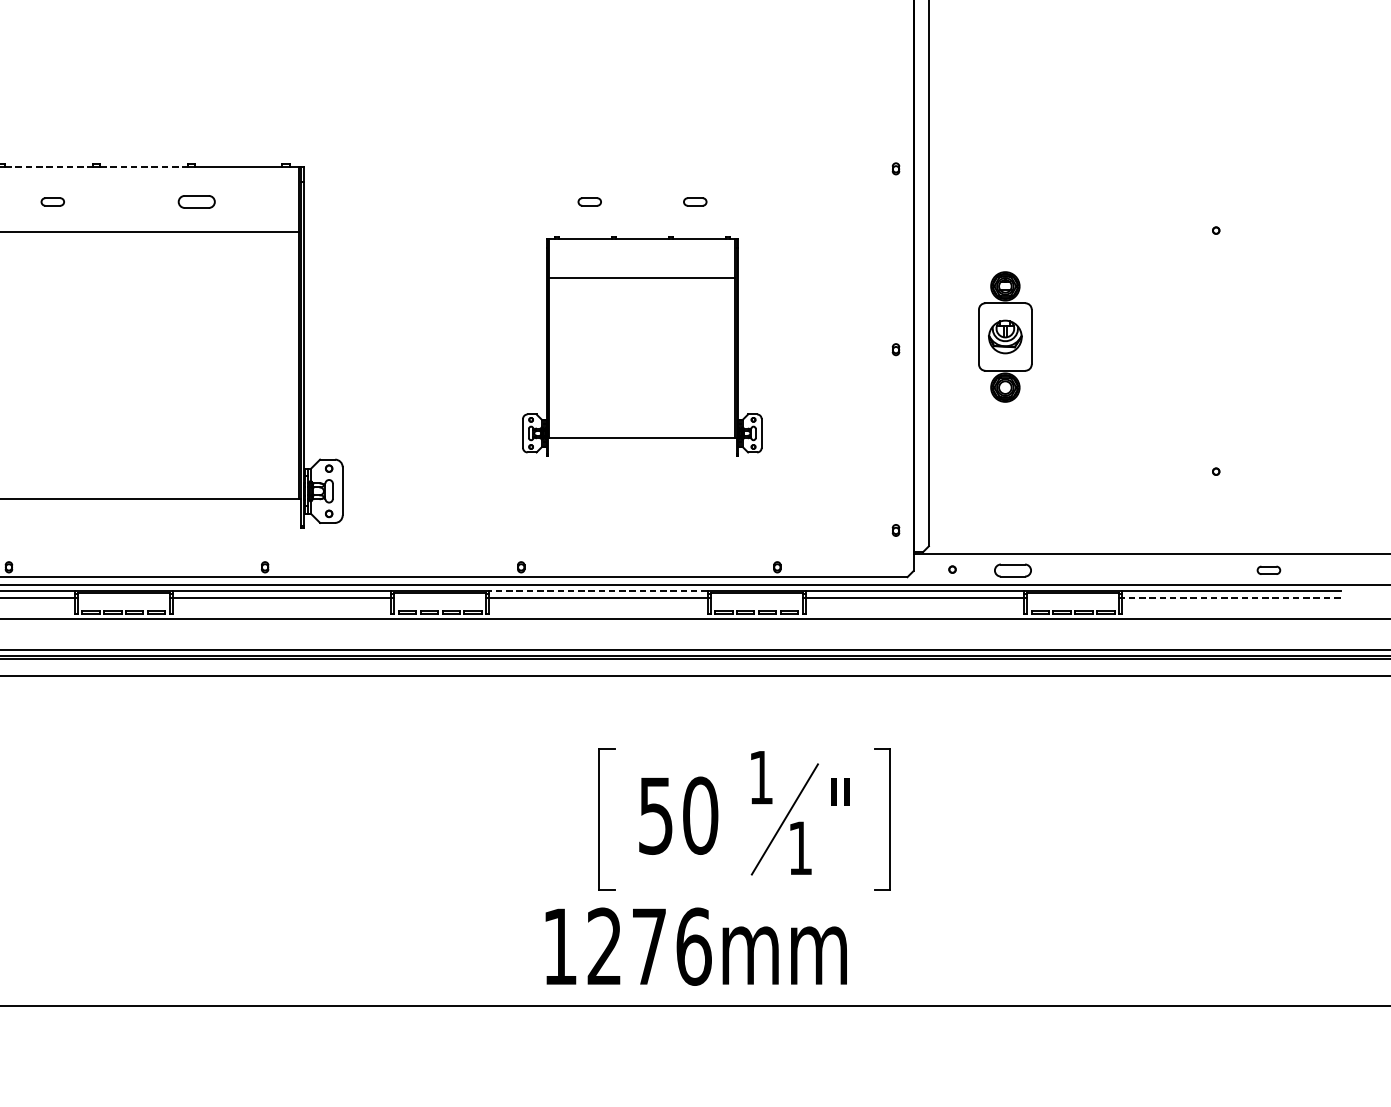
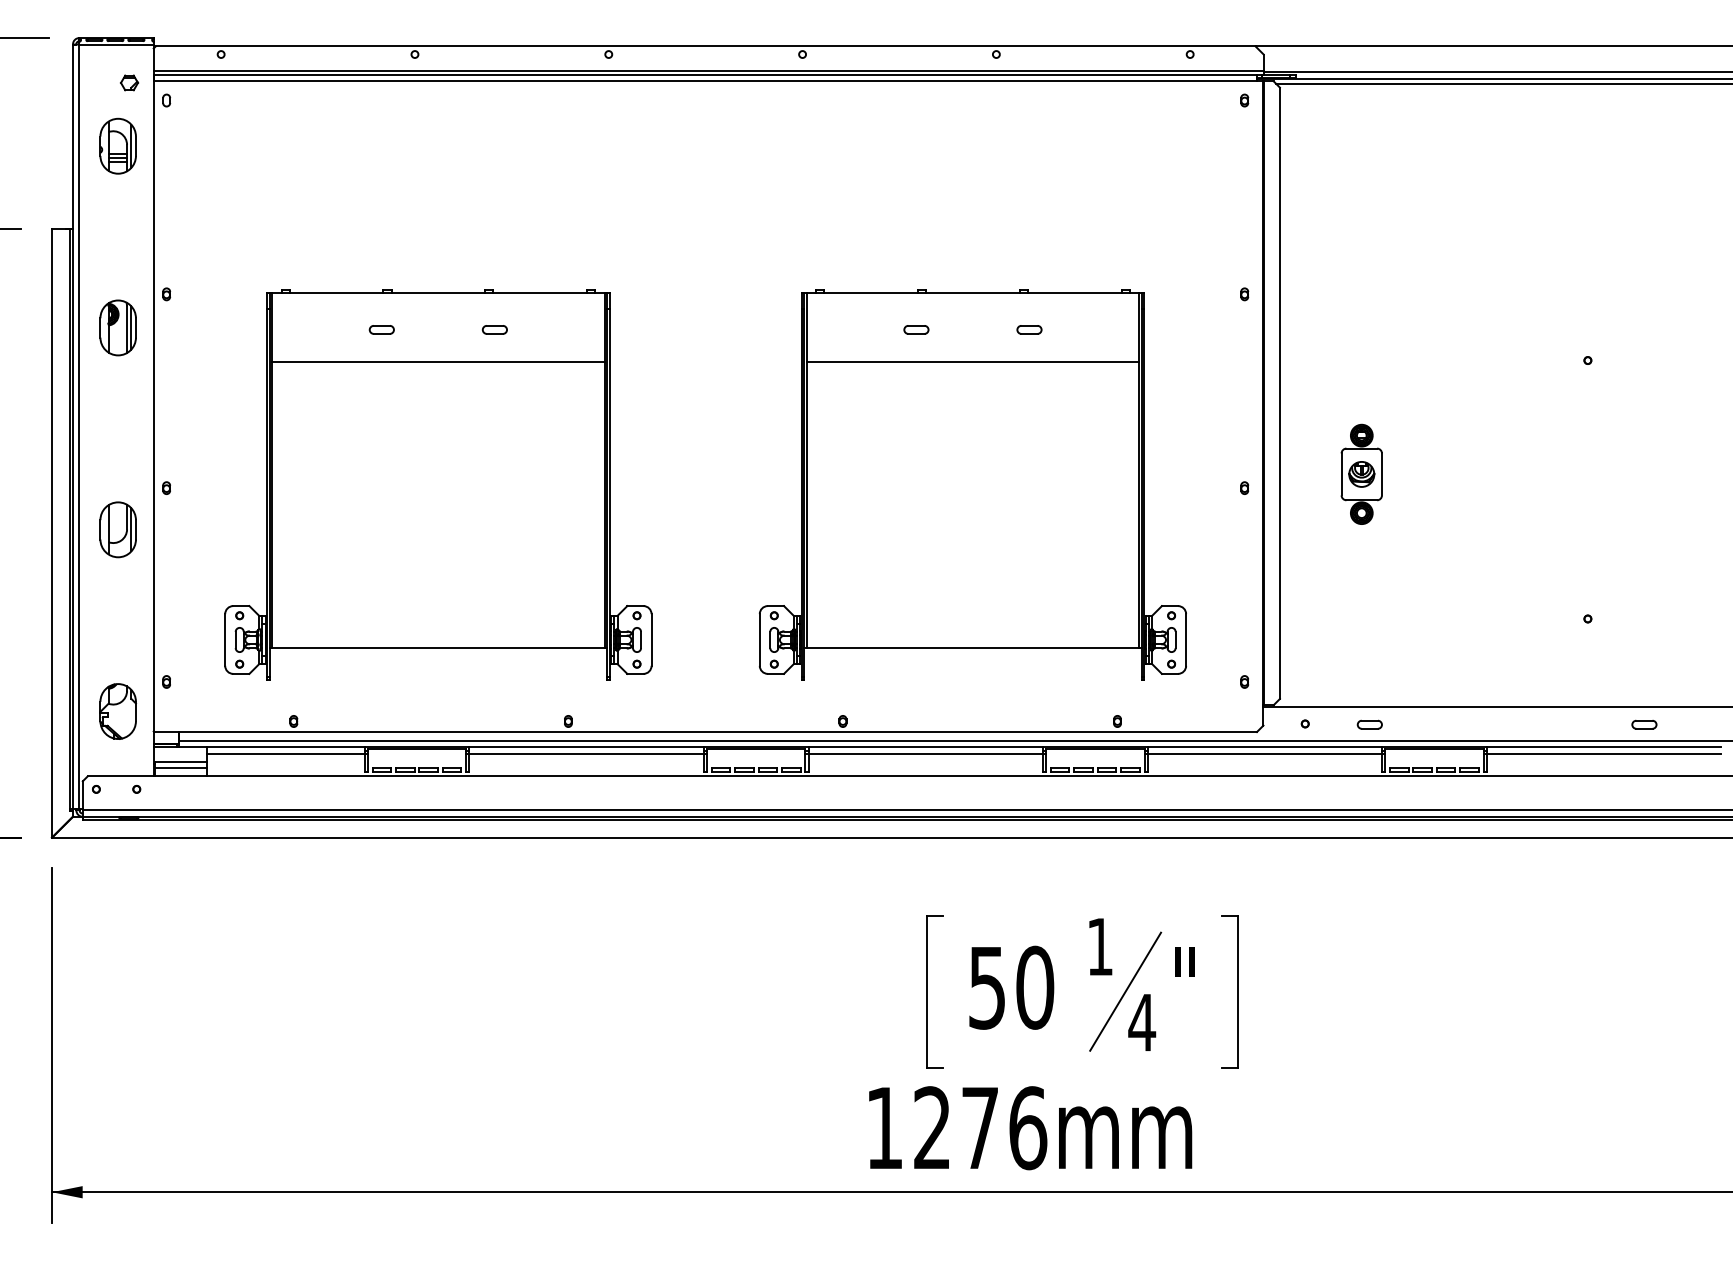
line: (48, 167) -> (336, 292), dashed -> solid
line: (143, 167) -> (438, 292), dashed -> solid
part: (52, 201) -> (381, 329), moved
part: (196, 201) -> (494, 329), size x0.62
part: (1004, 335) -> (1361, 473), size x0.71
part: (642, 346) -> (972, 484), size x1.67
part: (1012, 570) -> (1369, 724), size x0.62
line: (598, 591) -> (925, 747), dashed -> solid
line: (1230, 597) -> (1603, 753), dashed -> solid
text: (800, 848) -> (1142, 1022), 1 -> 4

